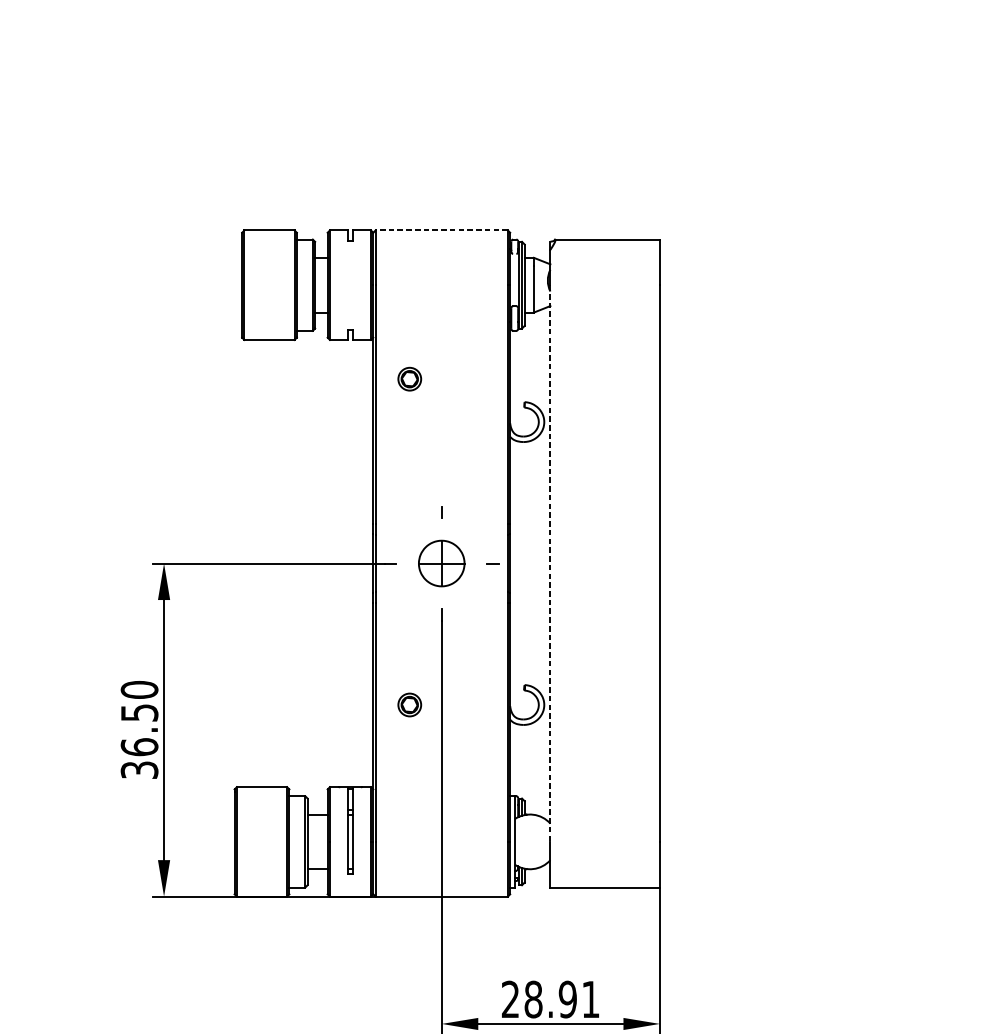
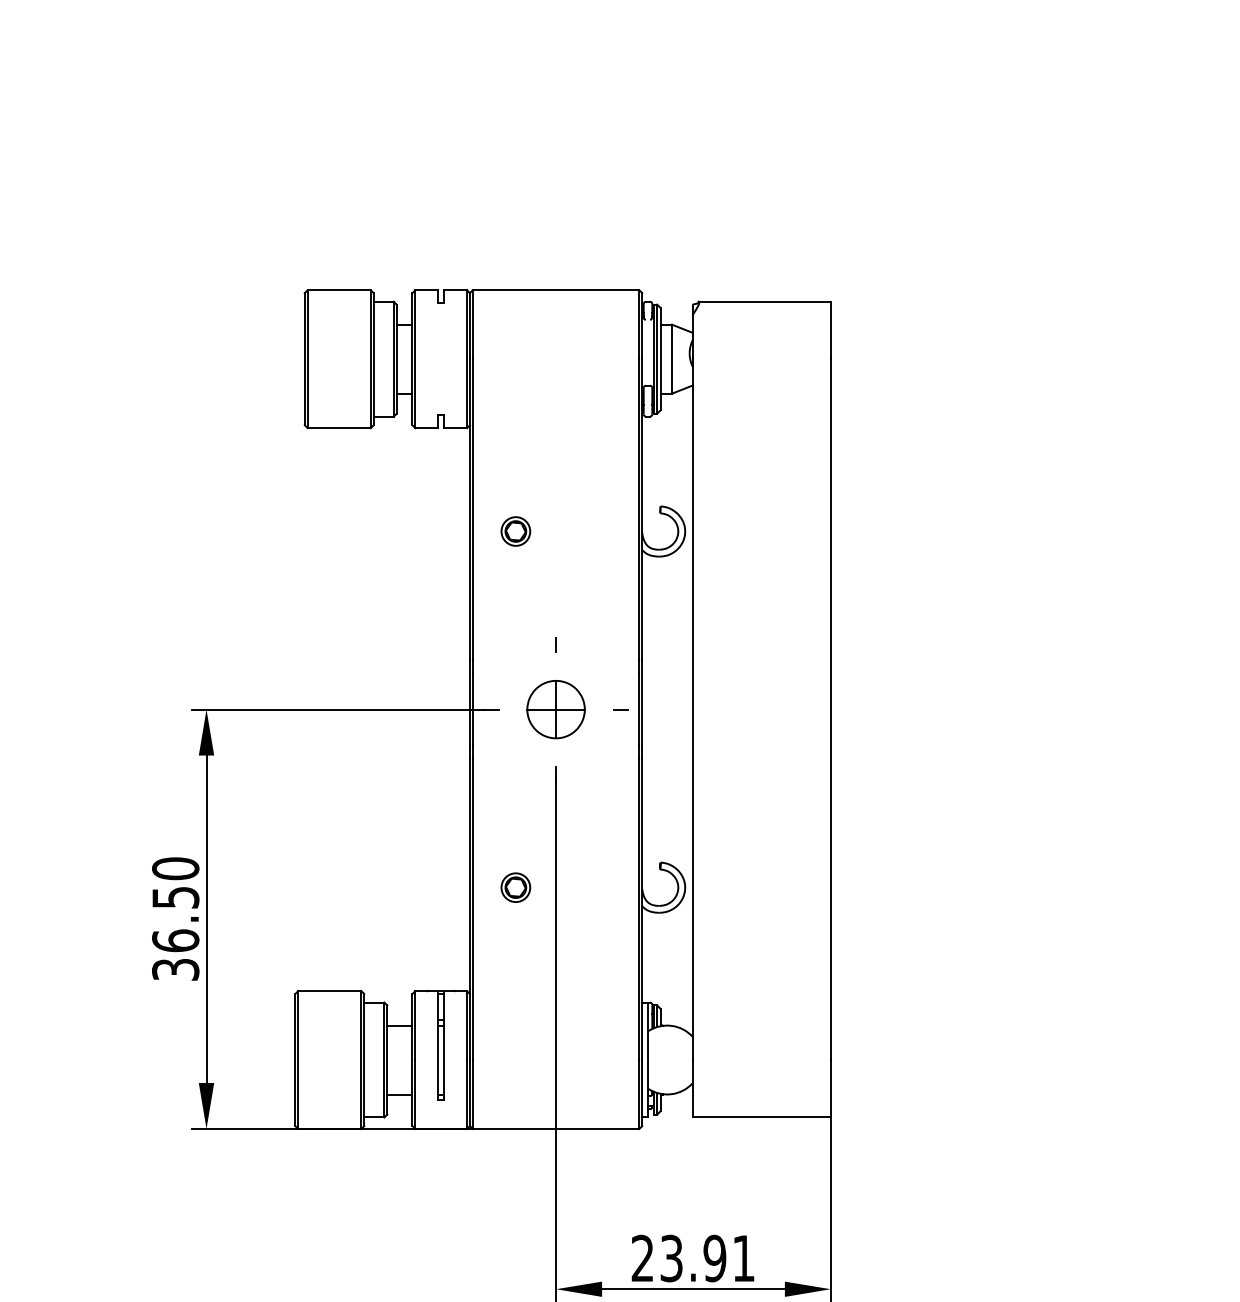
line: (441, 230) -> (555, 290), dashed -> solid
part: (409, 379) -> (515, 531), moved
line: (550, 564) -> (692, 710), dashed -> solid
text: (533, 999) -> (671, 1258), 28.91 -> 23.91

